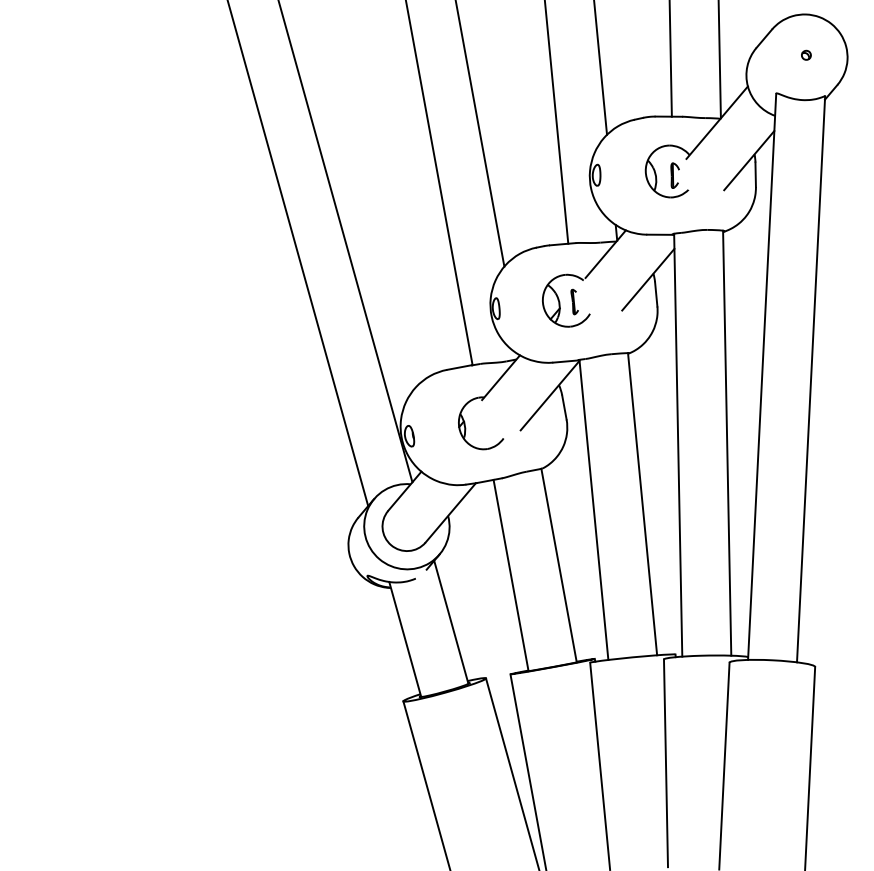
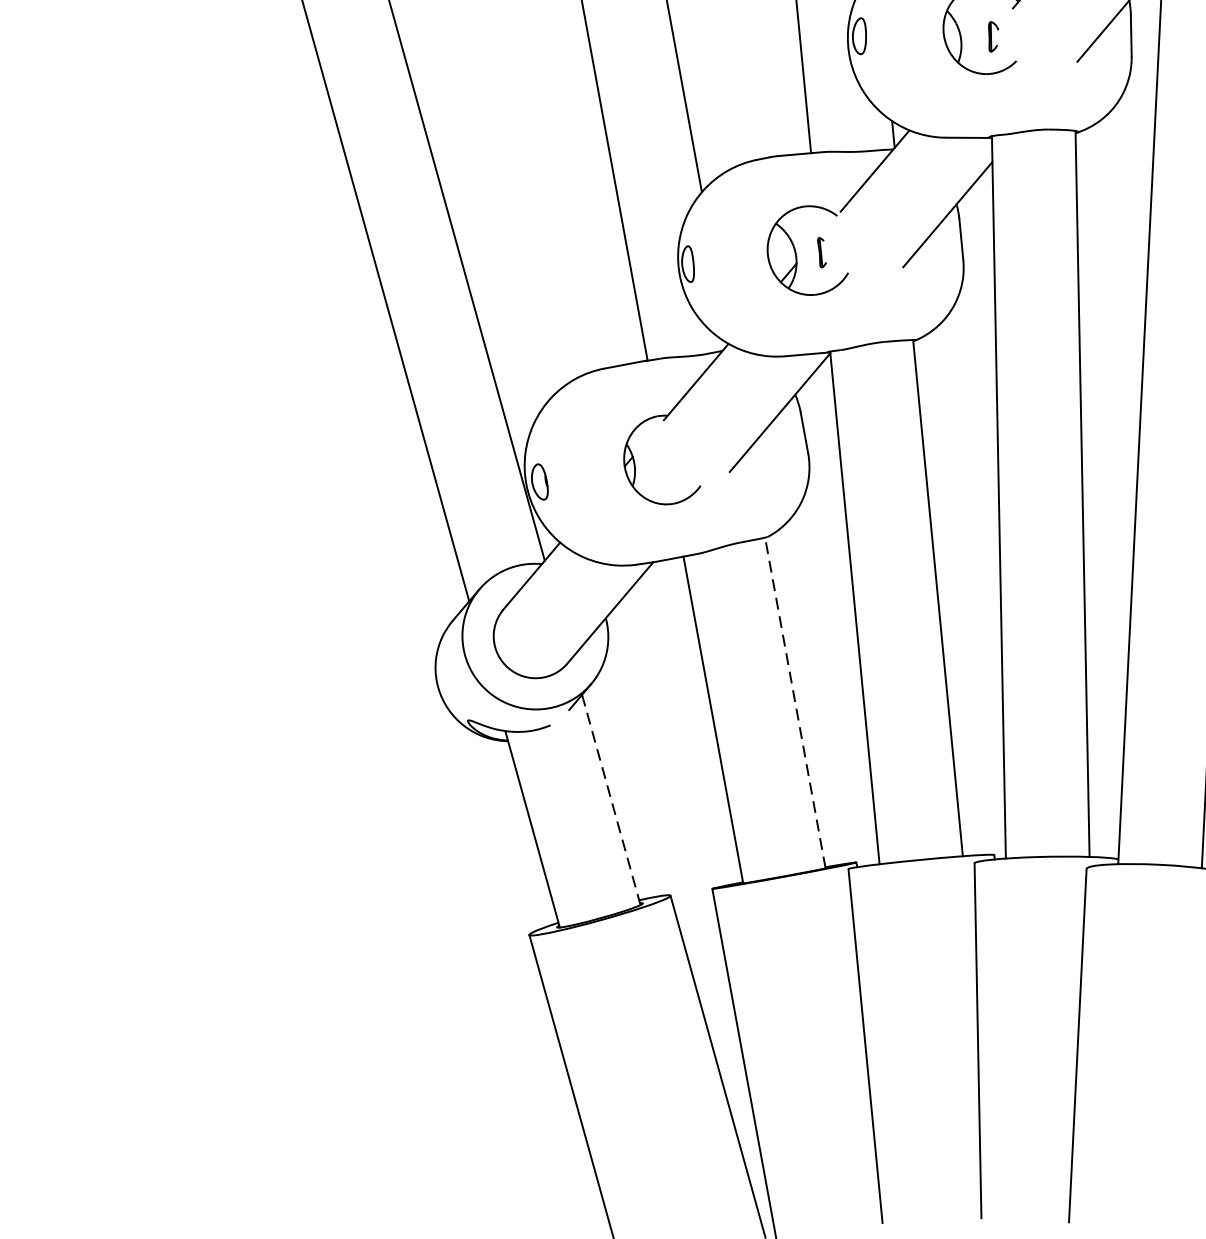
part: (674, 175) -> (992, 36), size x0.7
part: (574, 301) -> (821, 251), size x0.7
line: (558, 565) -> (794, 702), solid -> dashed
line: (451, 622) -> (611, 800), solid -> dashed

